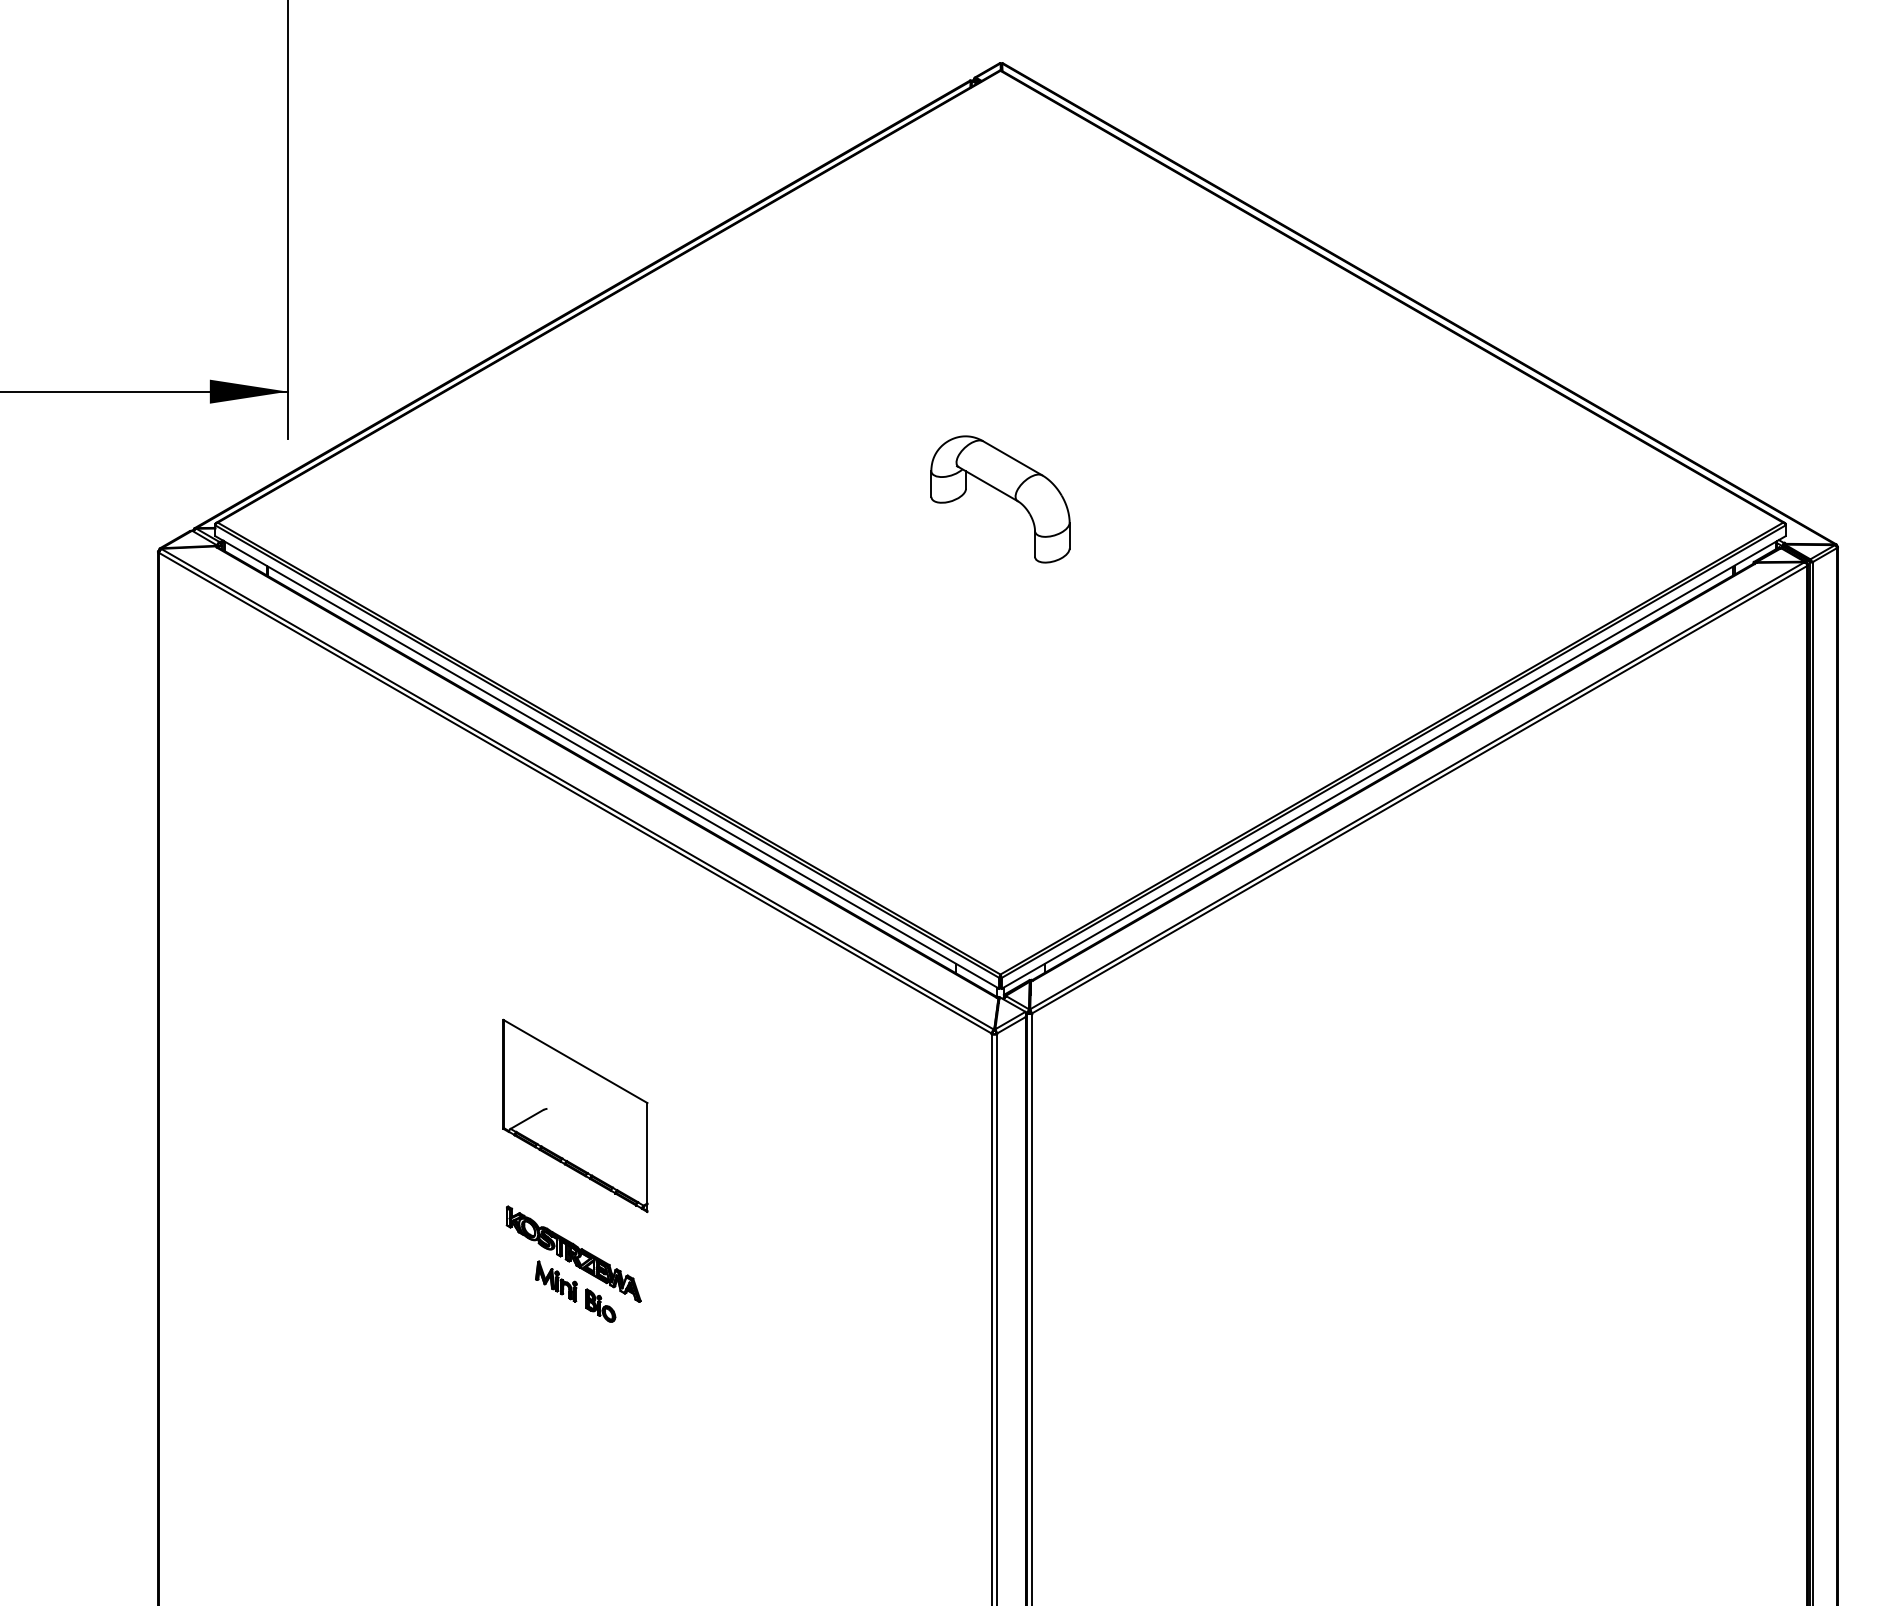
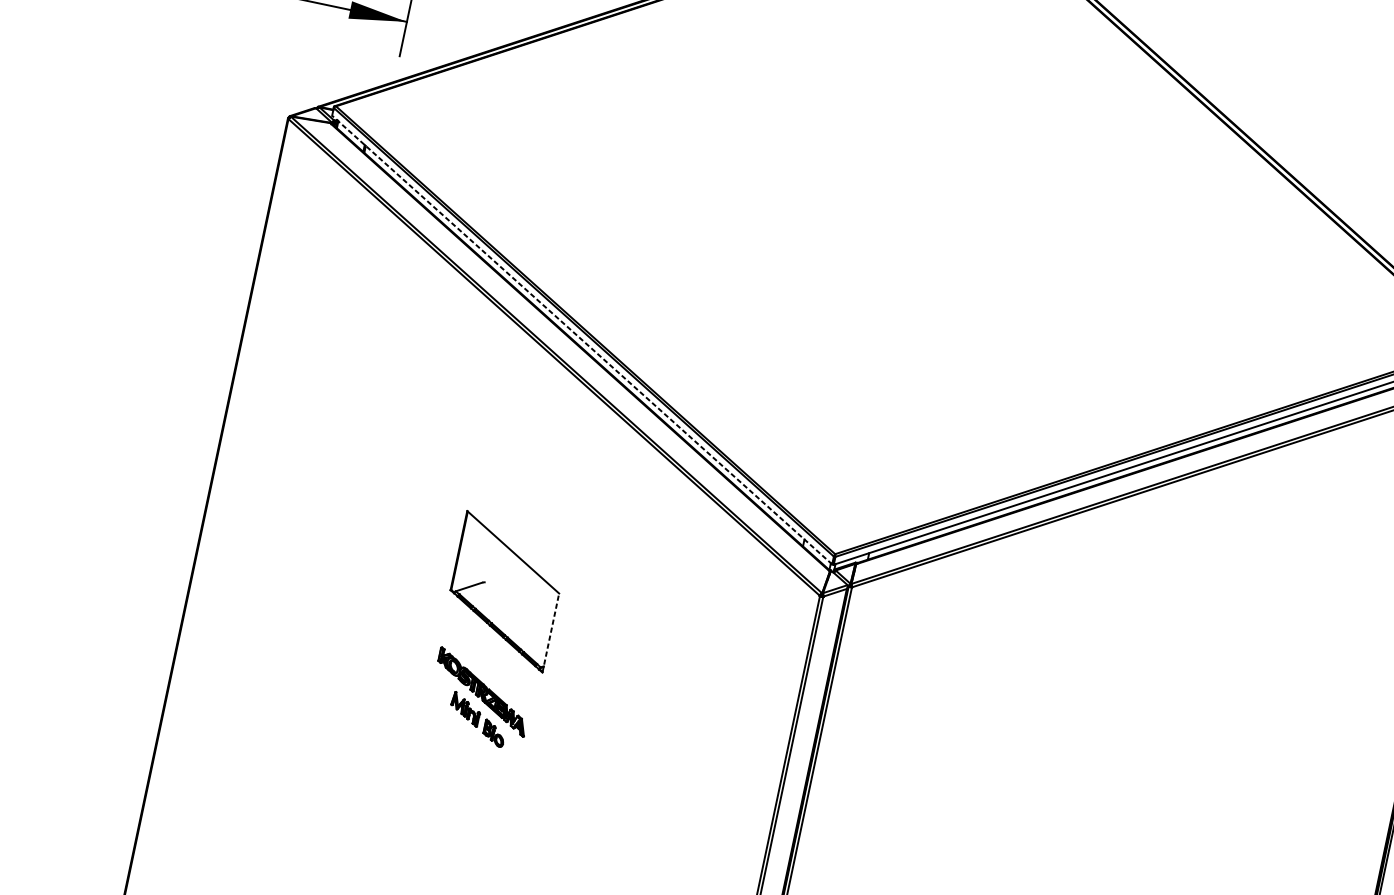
part: (1002, 493) -> (910, 205), removed
line: (607, 762) -> (582, 340), solid -> dashed
line: (647, 1157) -> (550, 633), solid -> dashed

